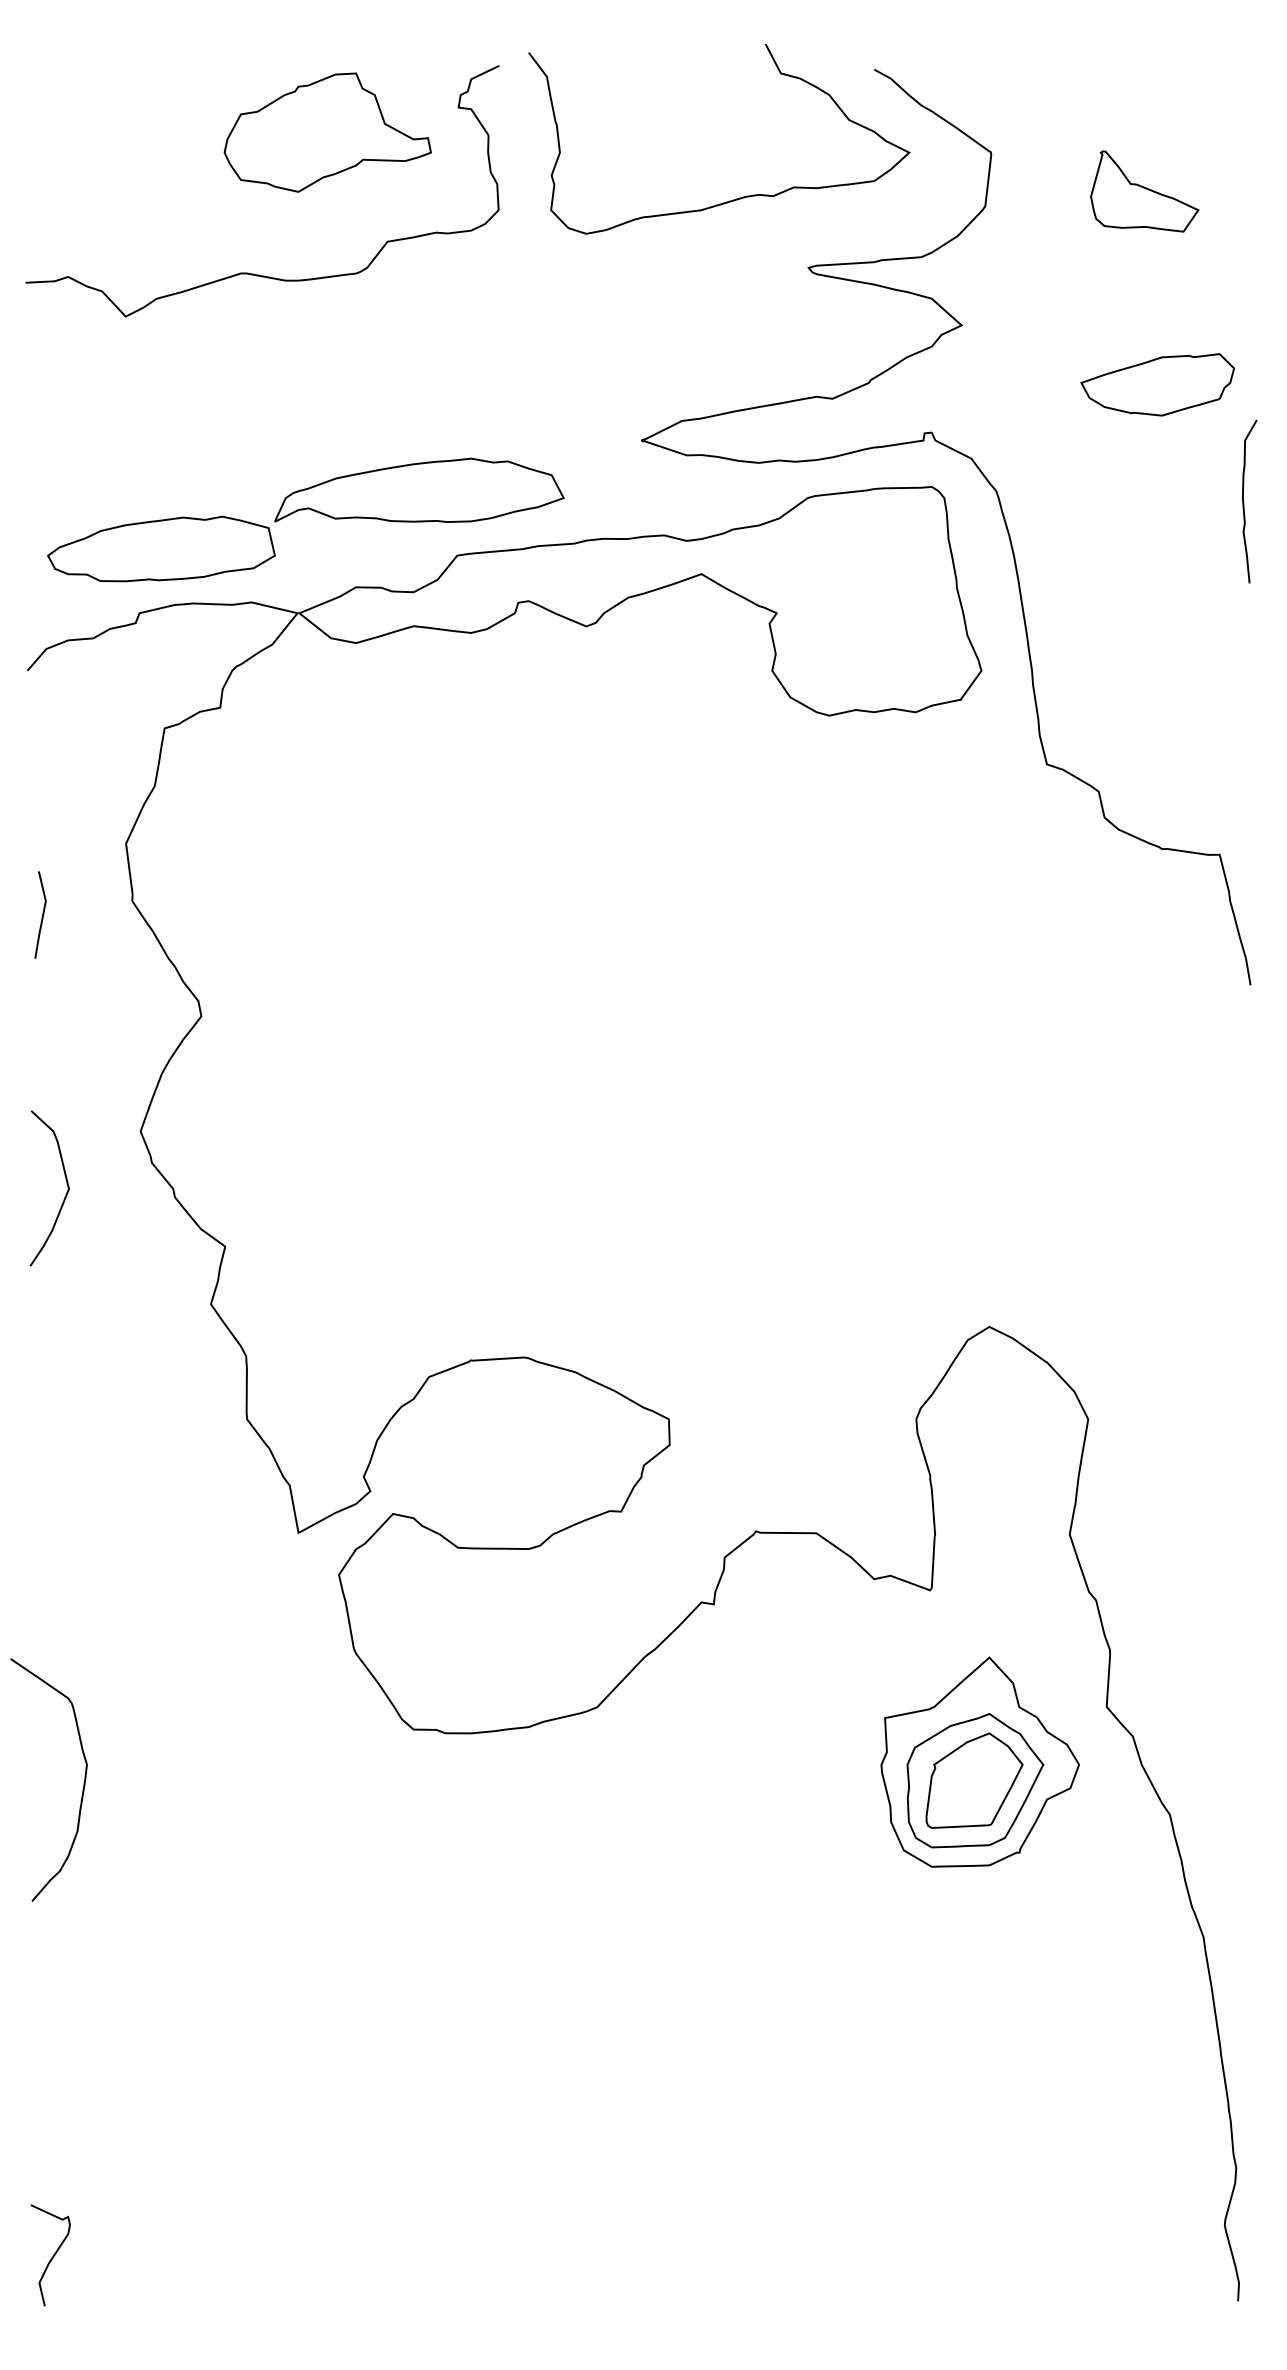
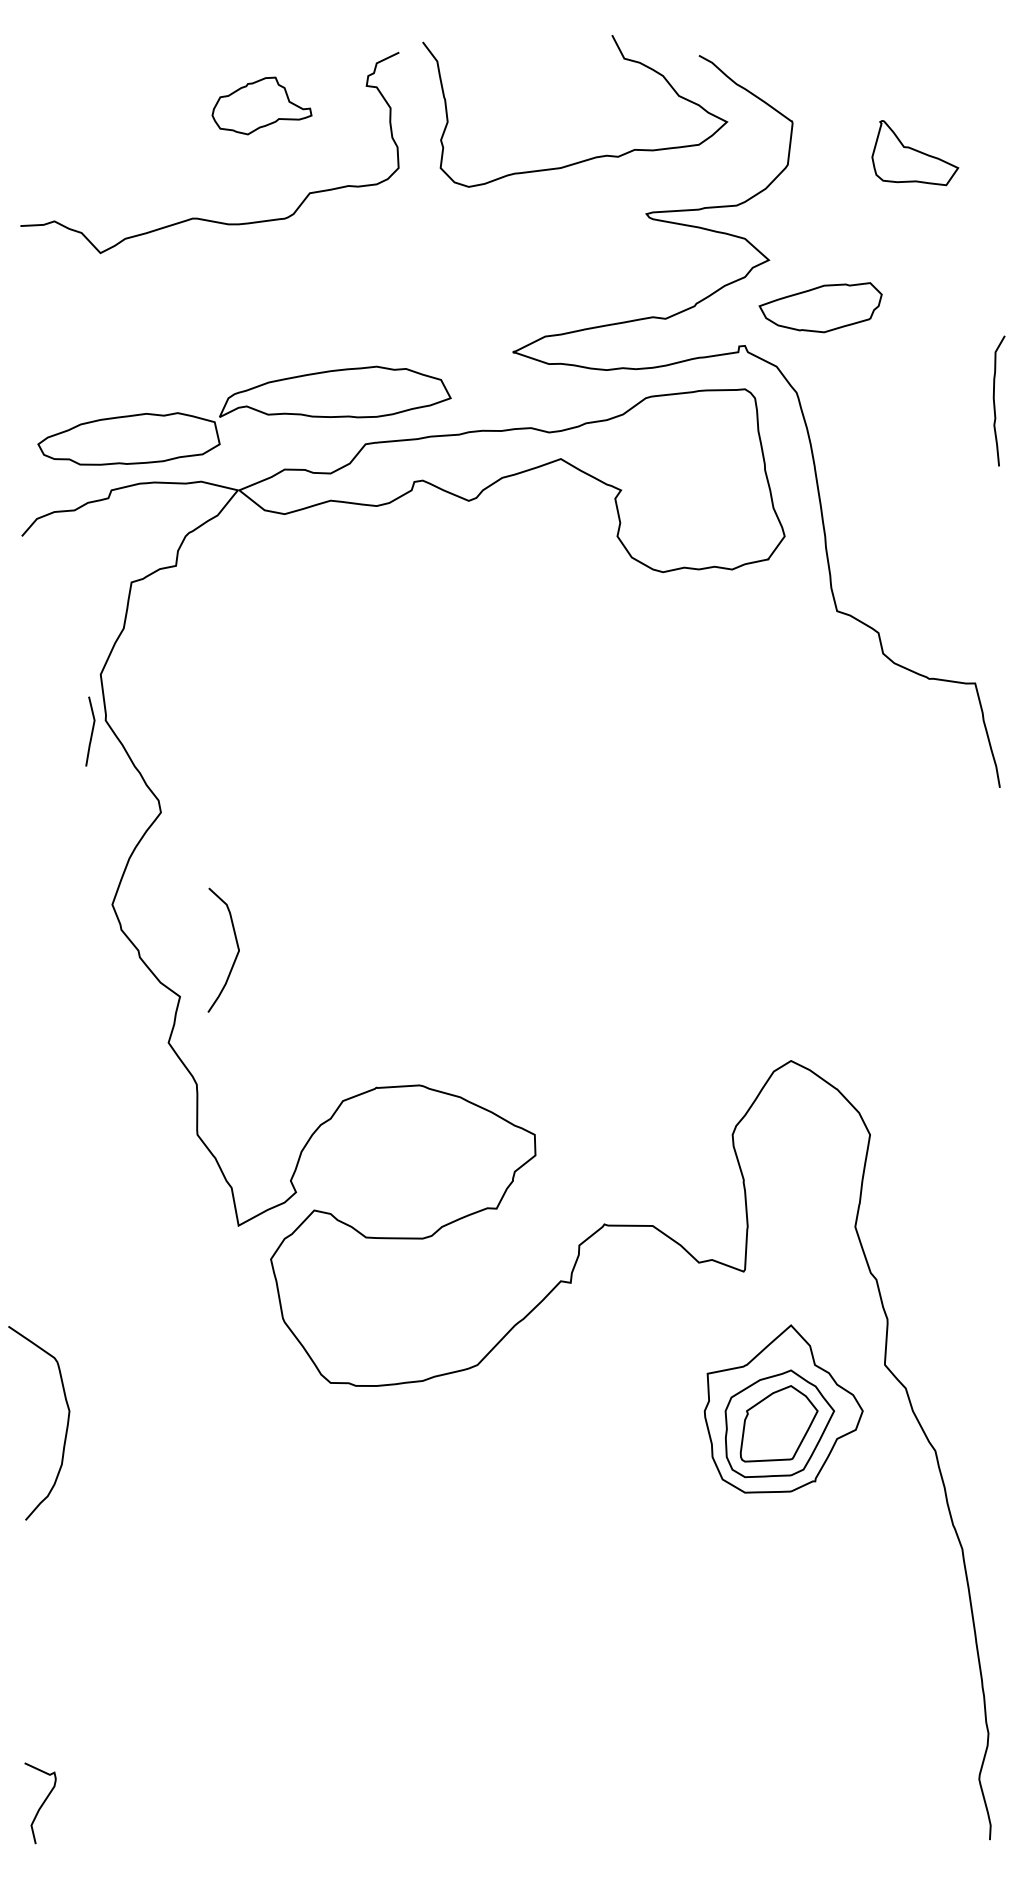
part: (327, 131) -> (261, 105), size x0.6
part: (1157, 384) -> (820, 307), moved
curve: (41, 914) -> (91, 731), moved
curve: (65, 1182) -> (236, 945), moved

